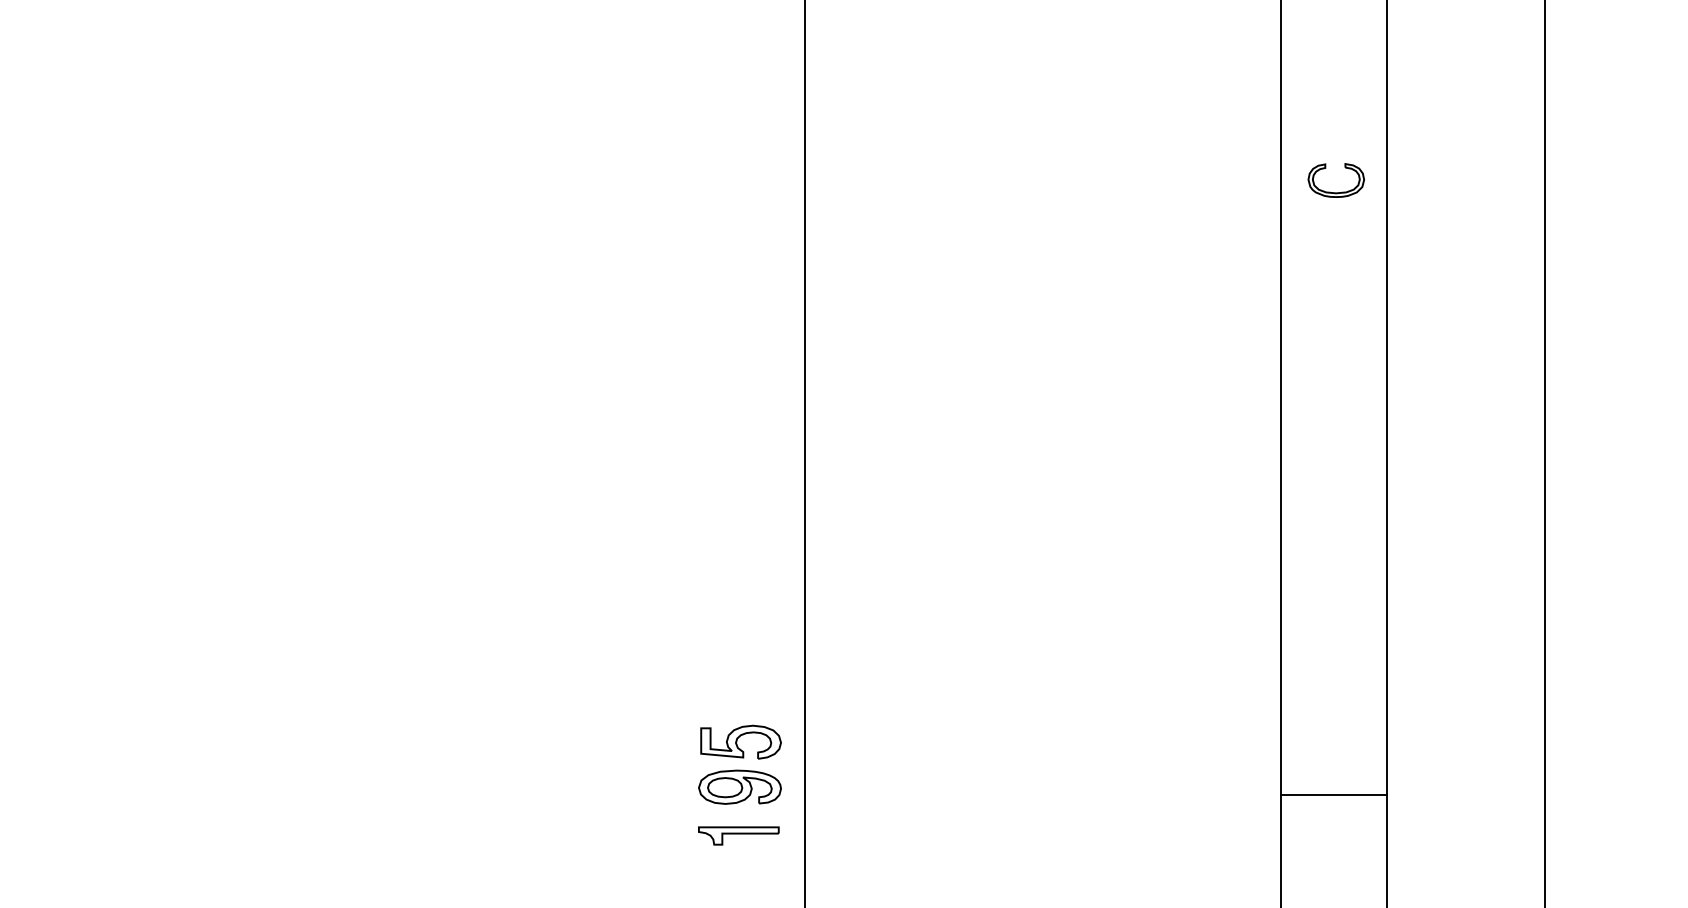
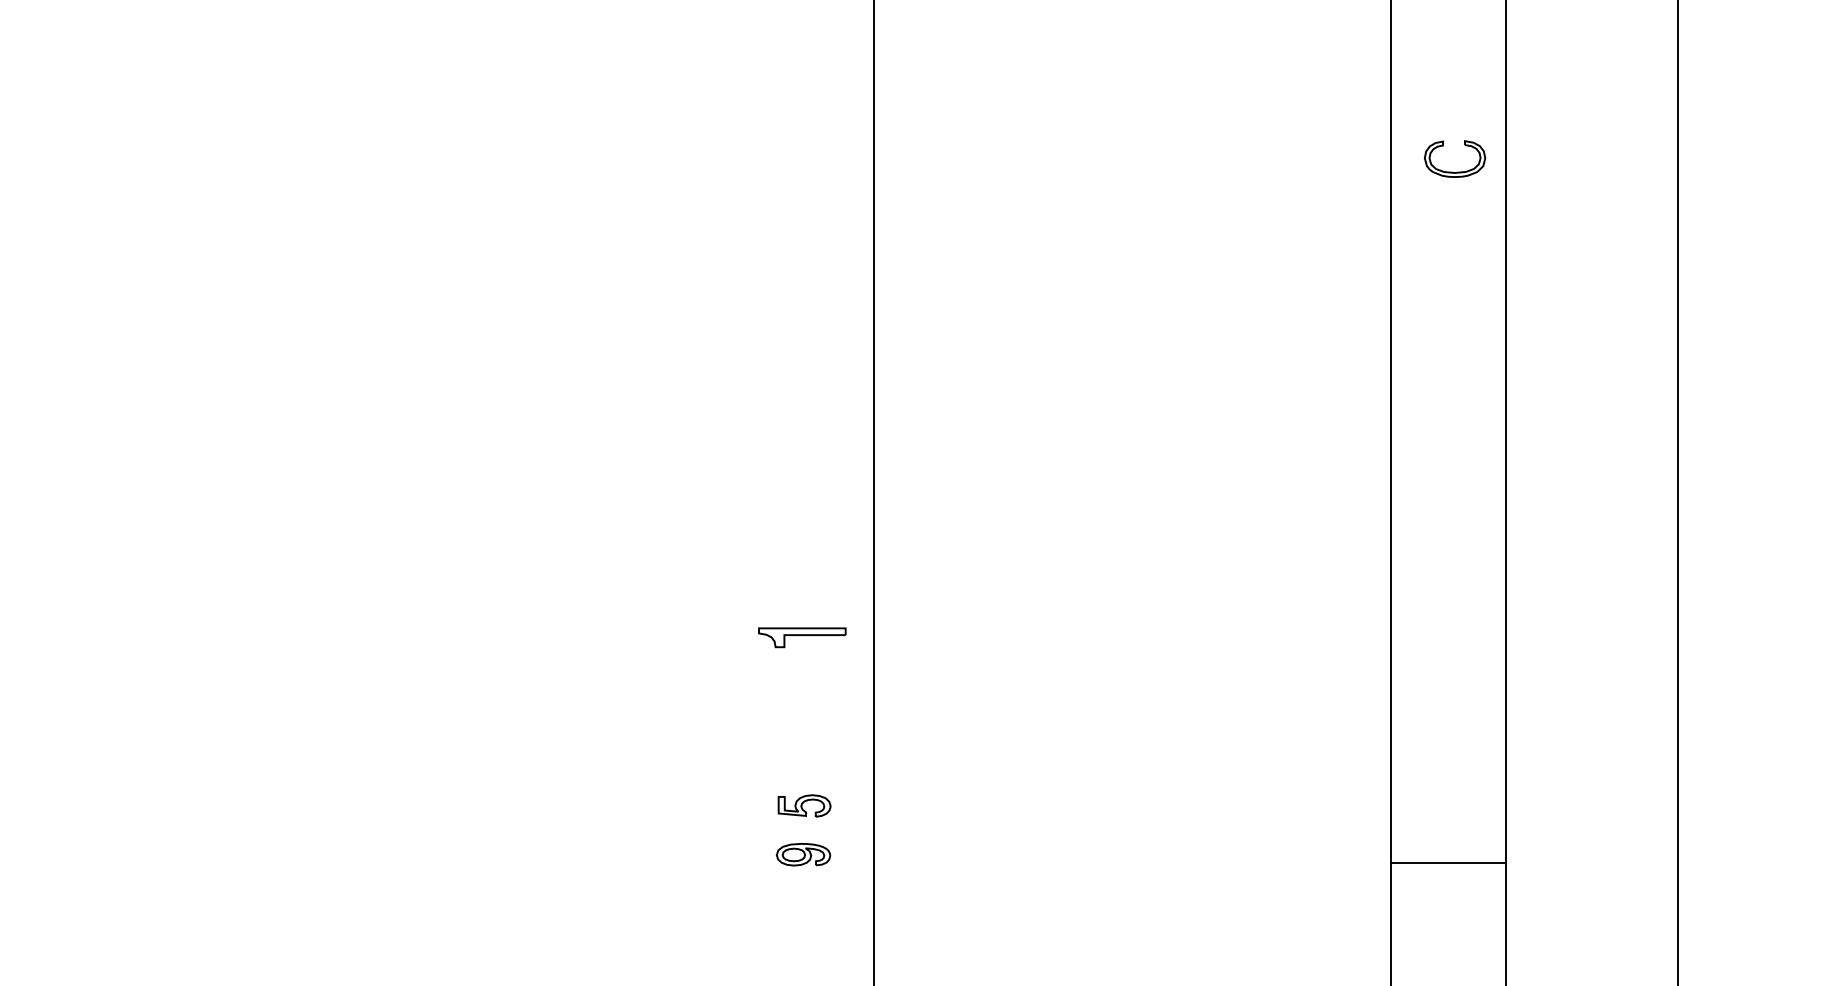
part: (1338, 191) -> (1457, 171), moved
part: (740, 741) -> (804, 805), size x0.6
part: (739, 786) -> (803, 854), size x0.6
part: (739, 835) -> (802, 637), moved

